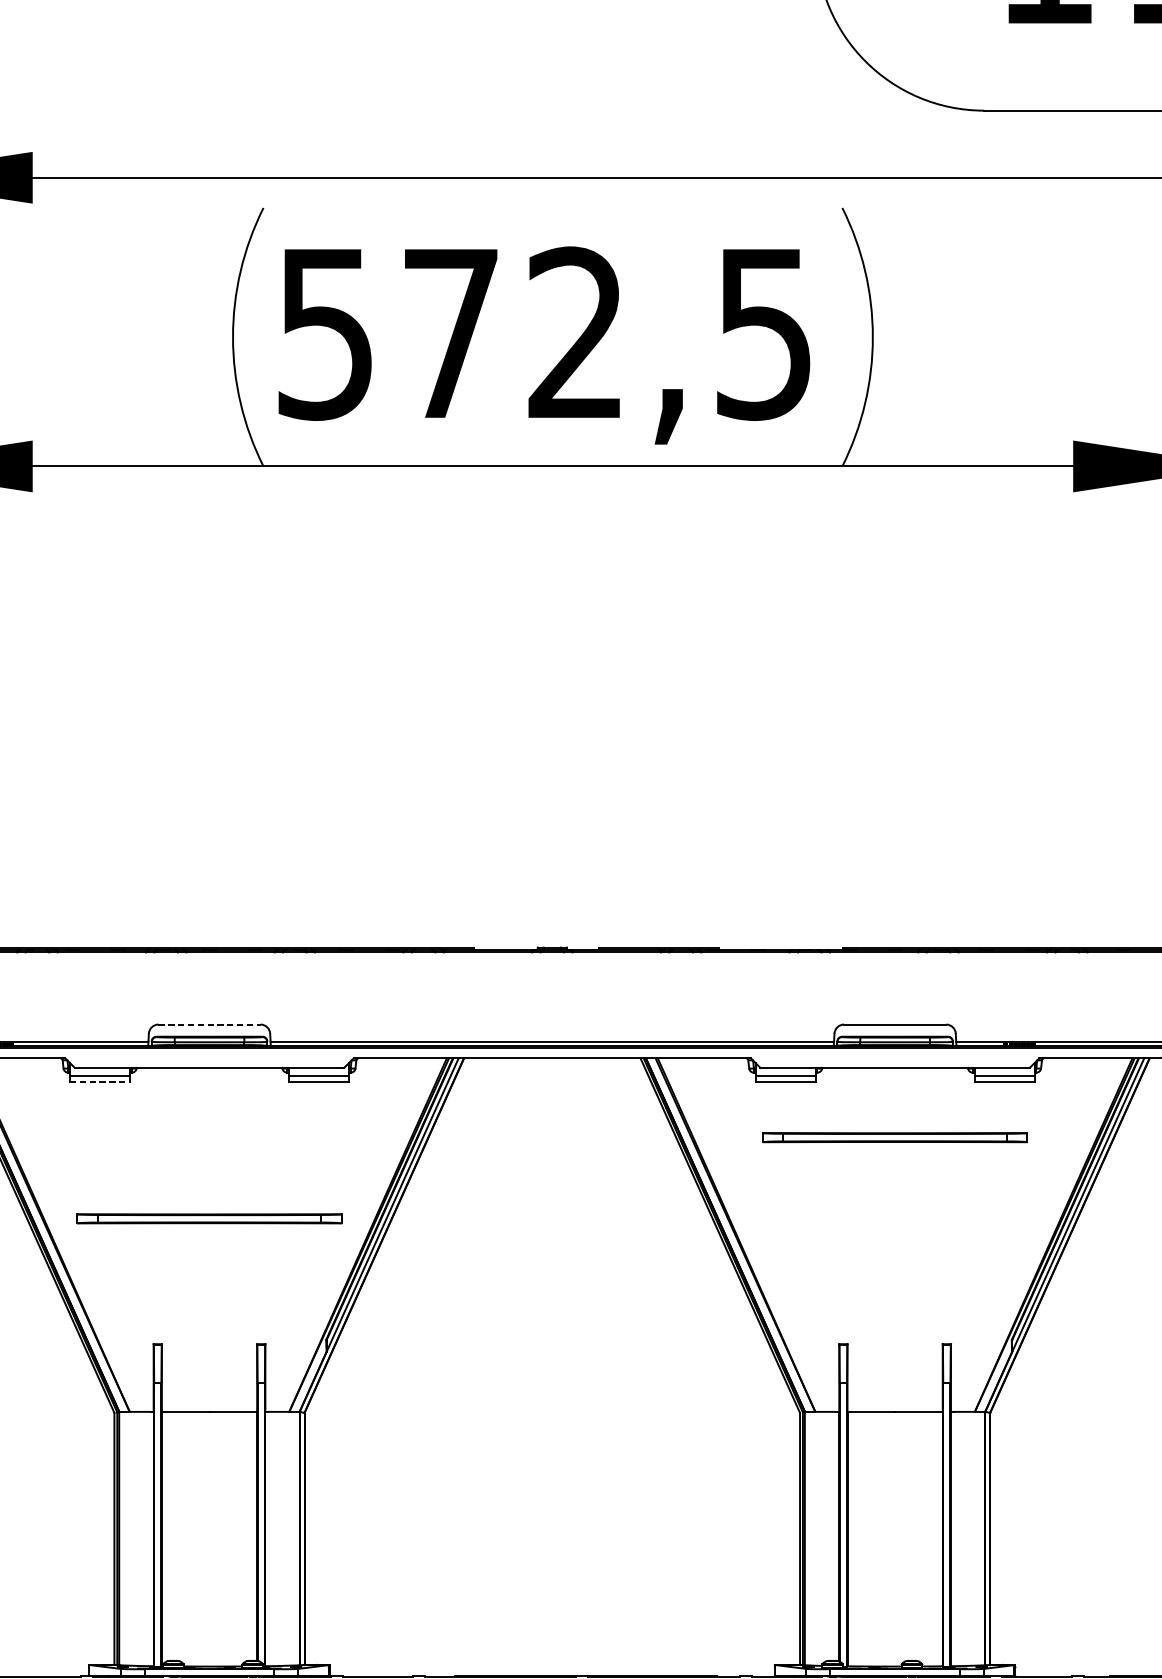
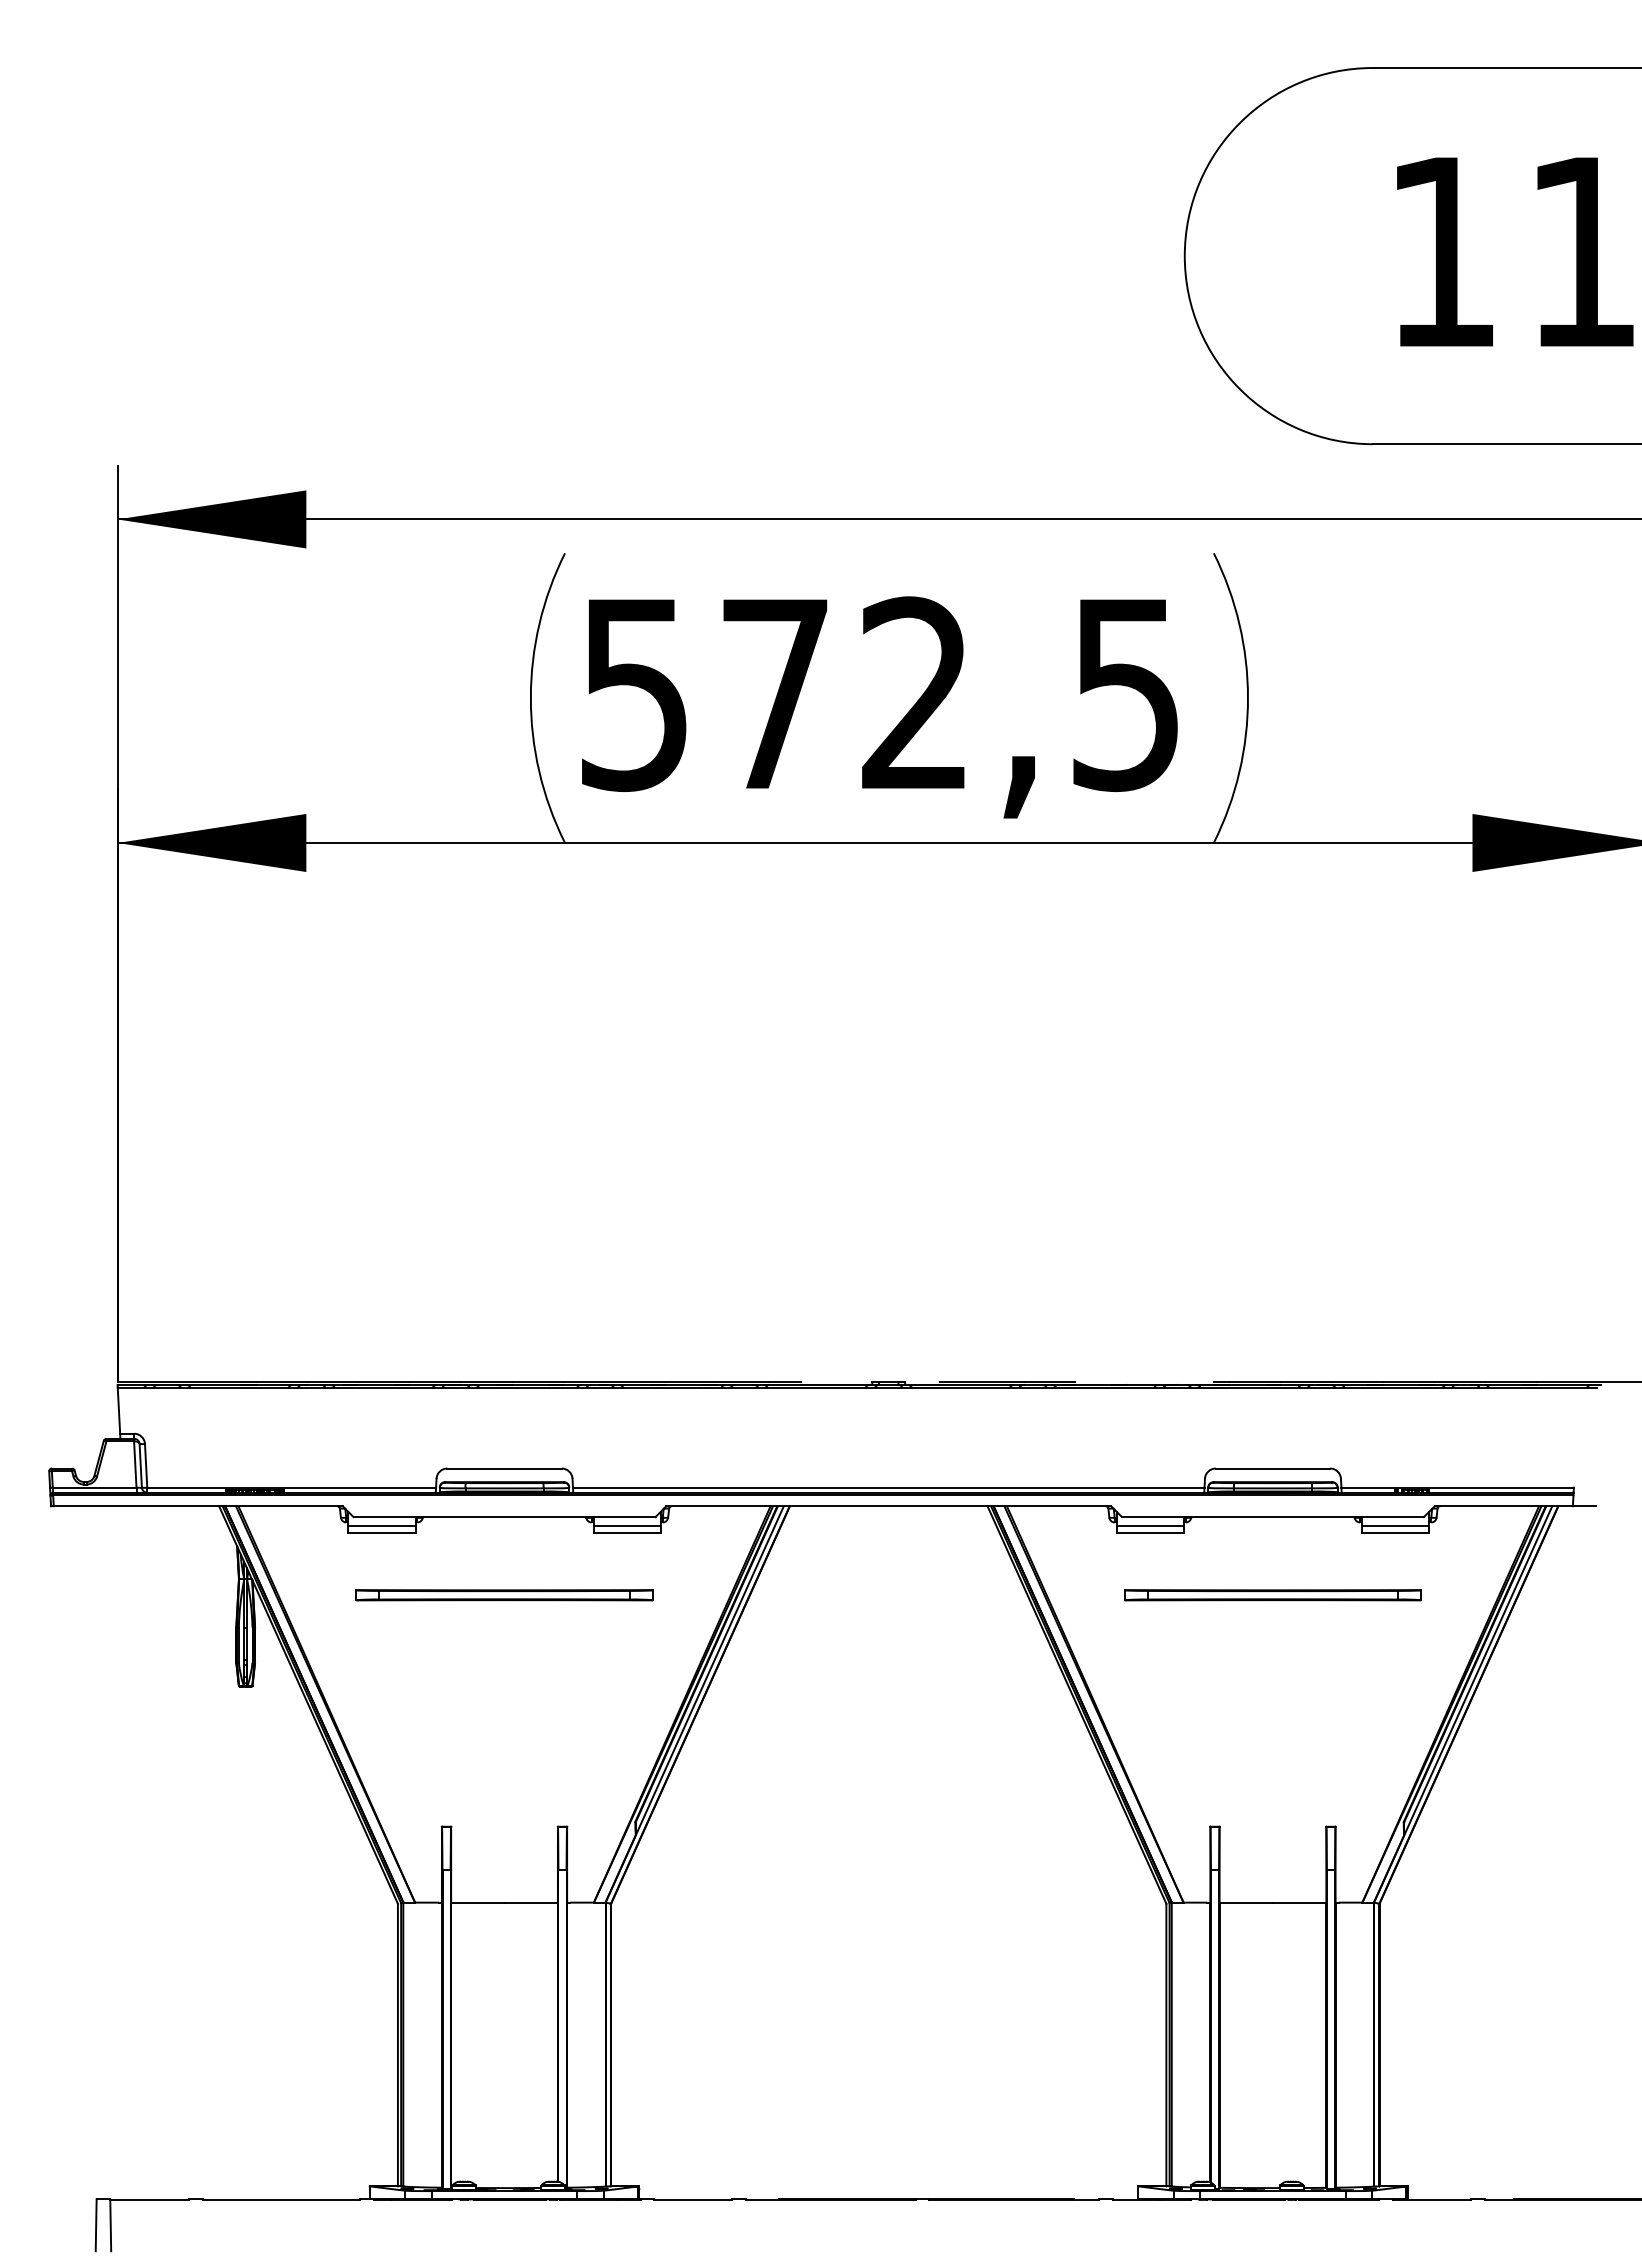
line: (210, 1024) -> (505, 1468), dashed -> solid
line: (99, 1082) -> (381, 1533), dashed -> solid
part: (209, 1219) -> (504, 1595), moved

